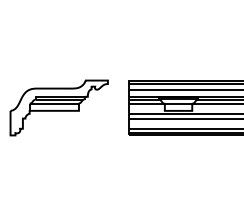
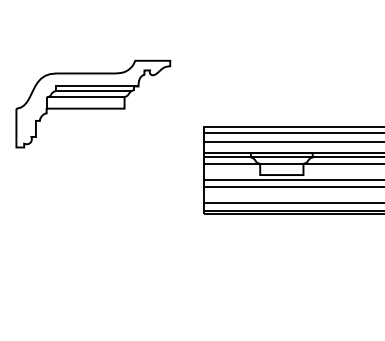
part: (58, 107) -> (92, 103), moved

